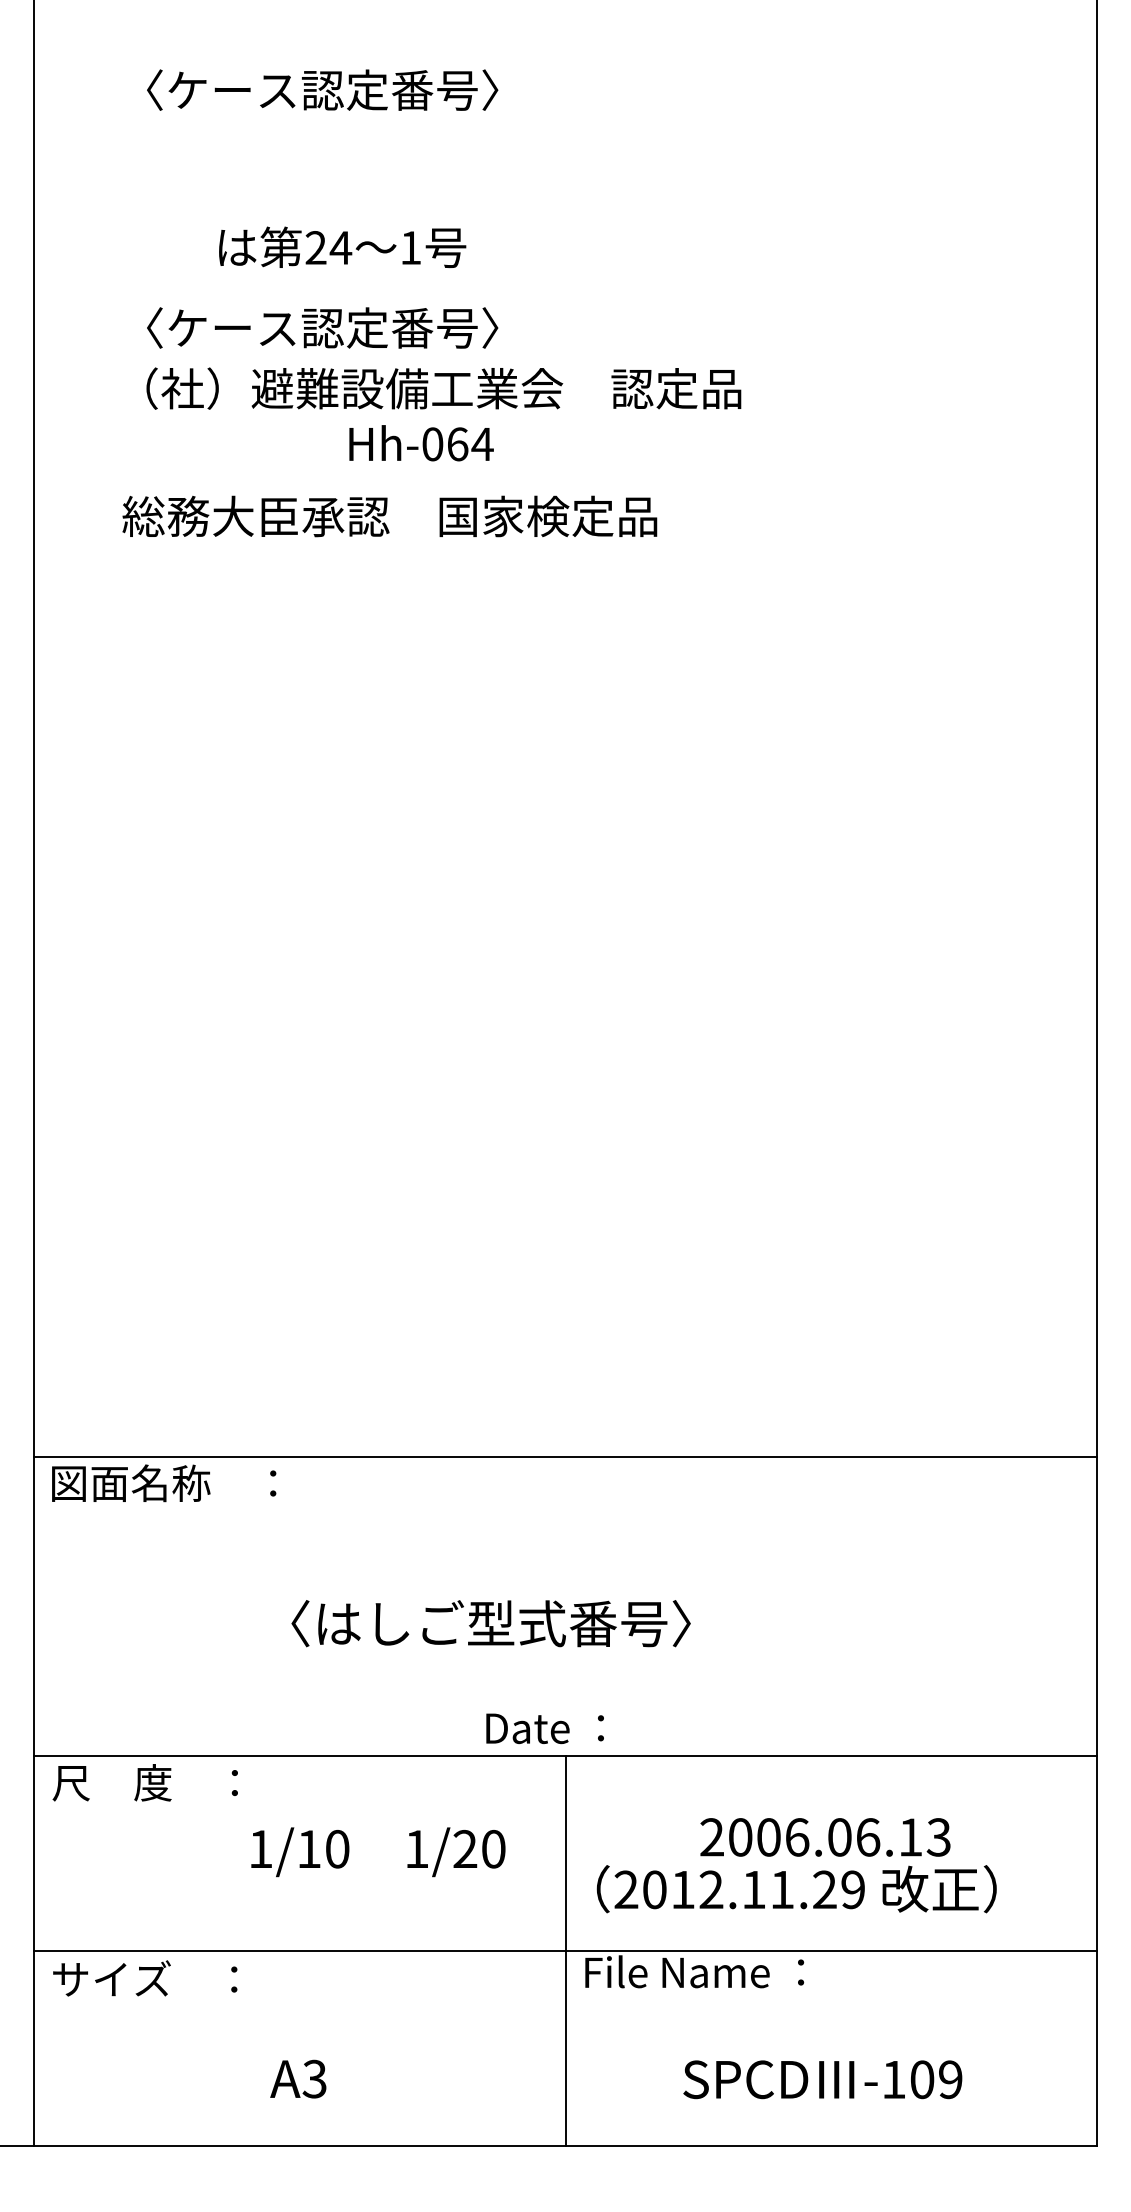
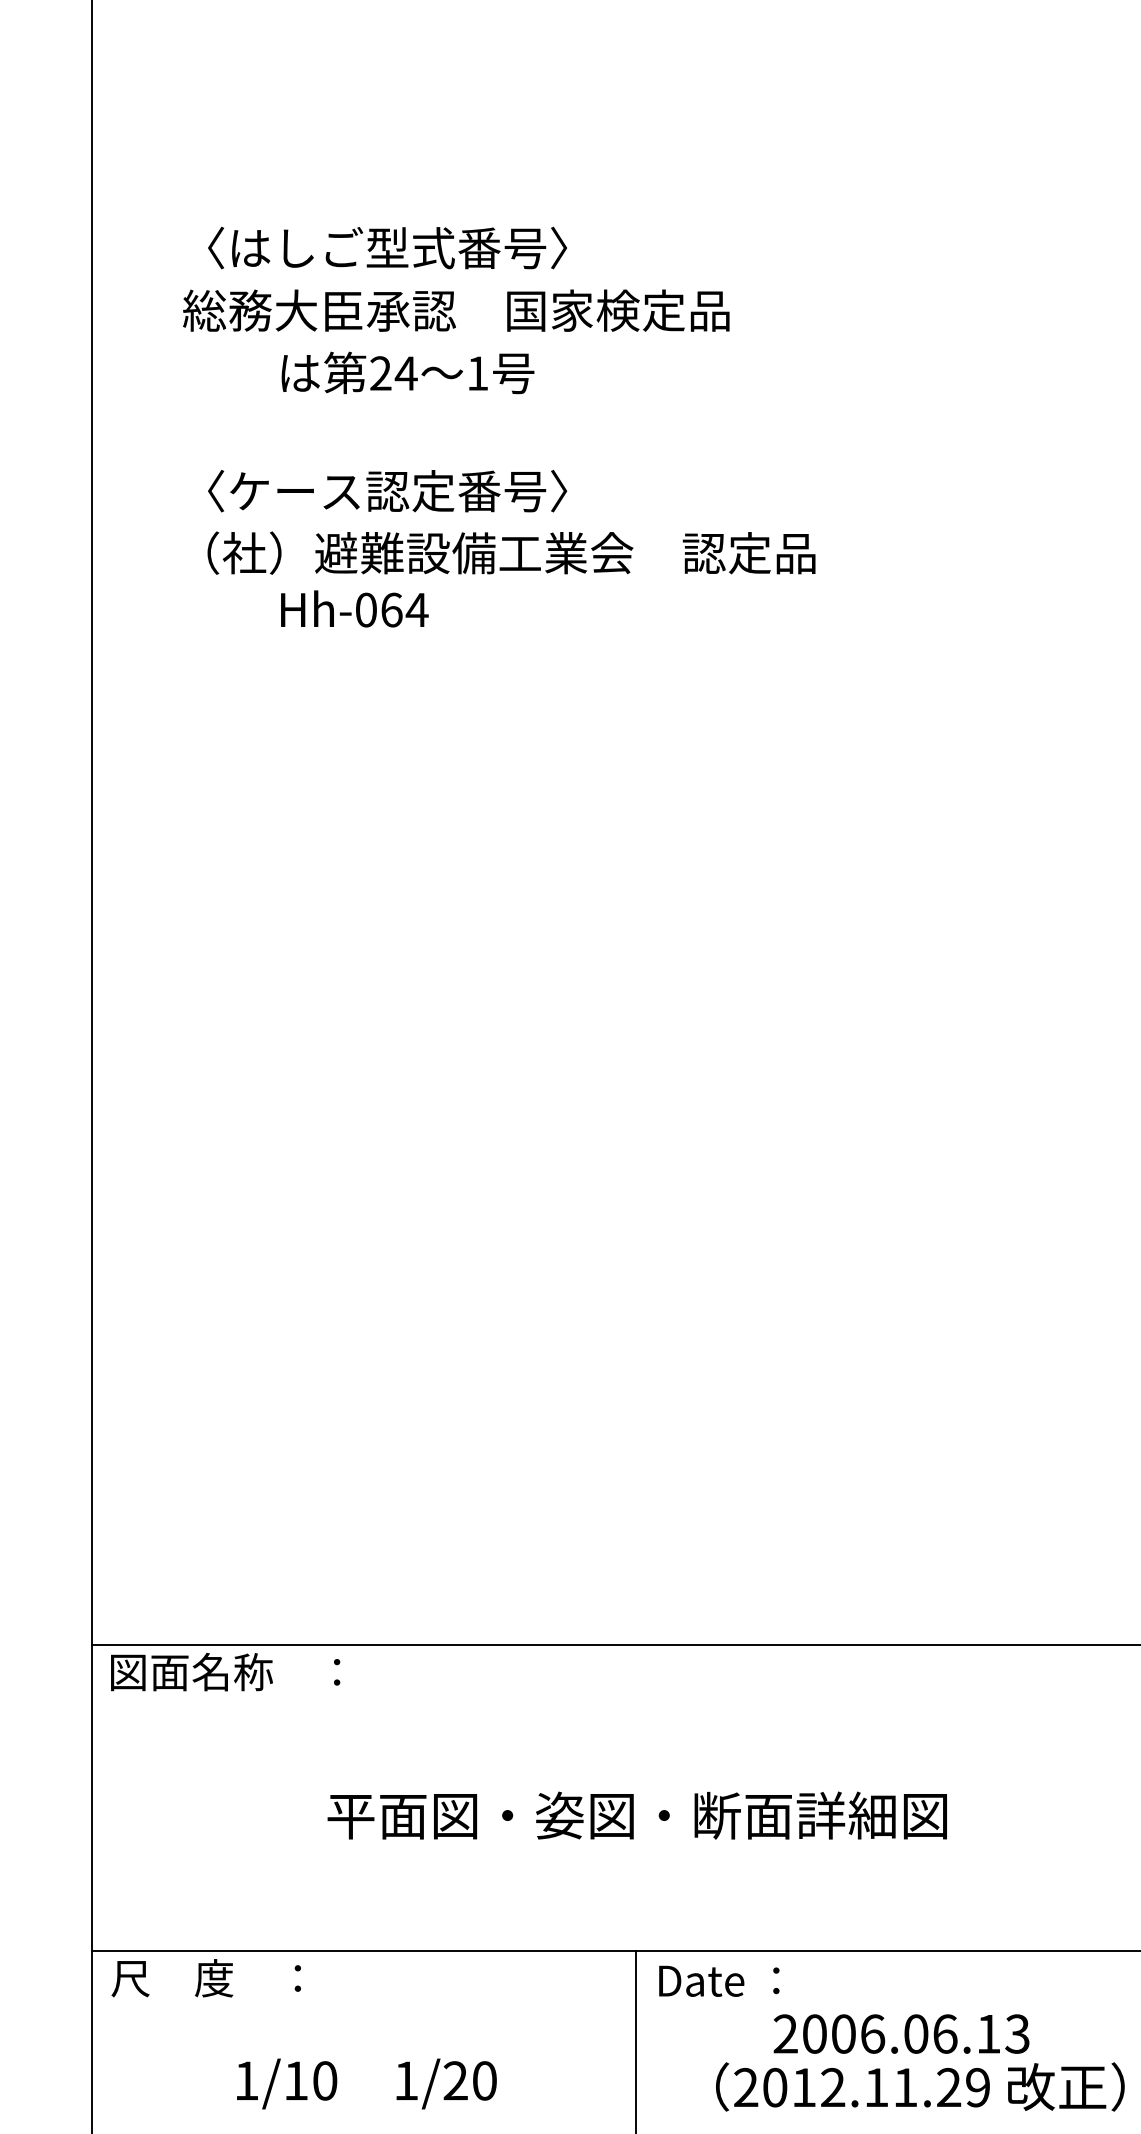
text: (278, 89) -> (342, 247), 〈ケース認定番号〉 -> 〈はしご型式番号〉
text: (342, 246) -> (407, 372), moved
text: (421, 443) -> (354, 609), moved
text: (389, 516) -> (455, 310), moved
text: (566, 1623) -> (636, 1815), 〈はしご型式番号〉 -> 平面図・姿図・断面詳細図
text: (544, 1728) -> (718, 1981), moved
text: (378, 1852) -> (367, 2084), moved
text: (796, 1889) -> (920, 2087), moved

